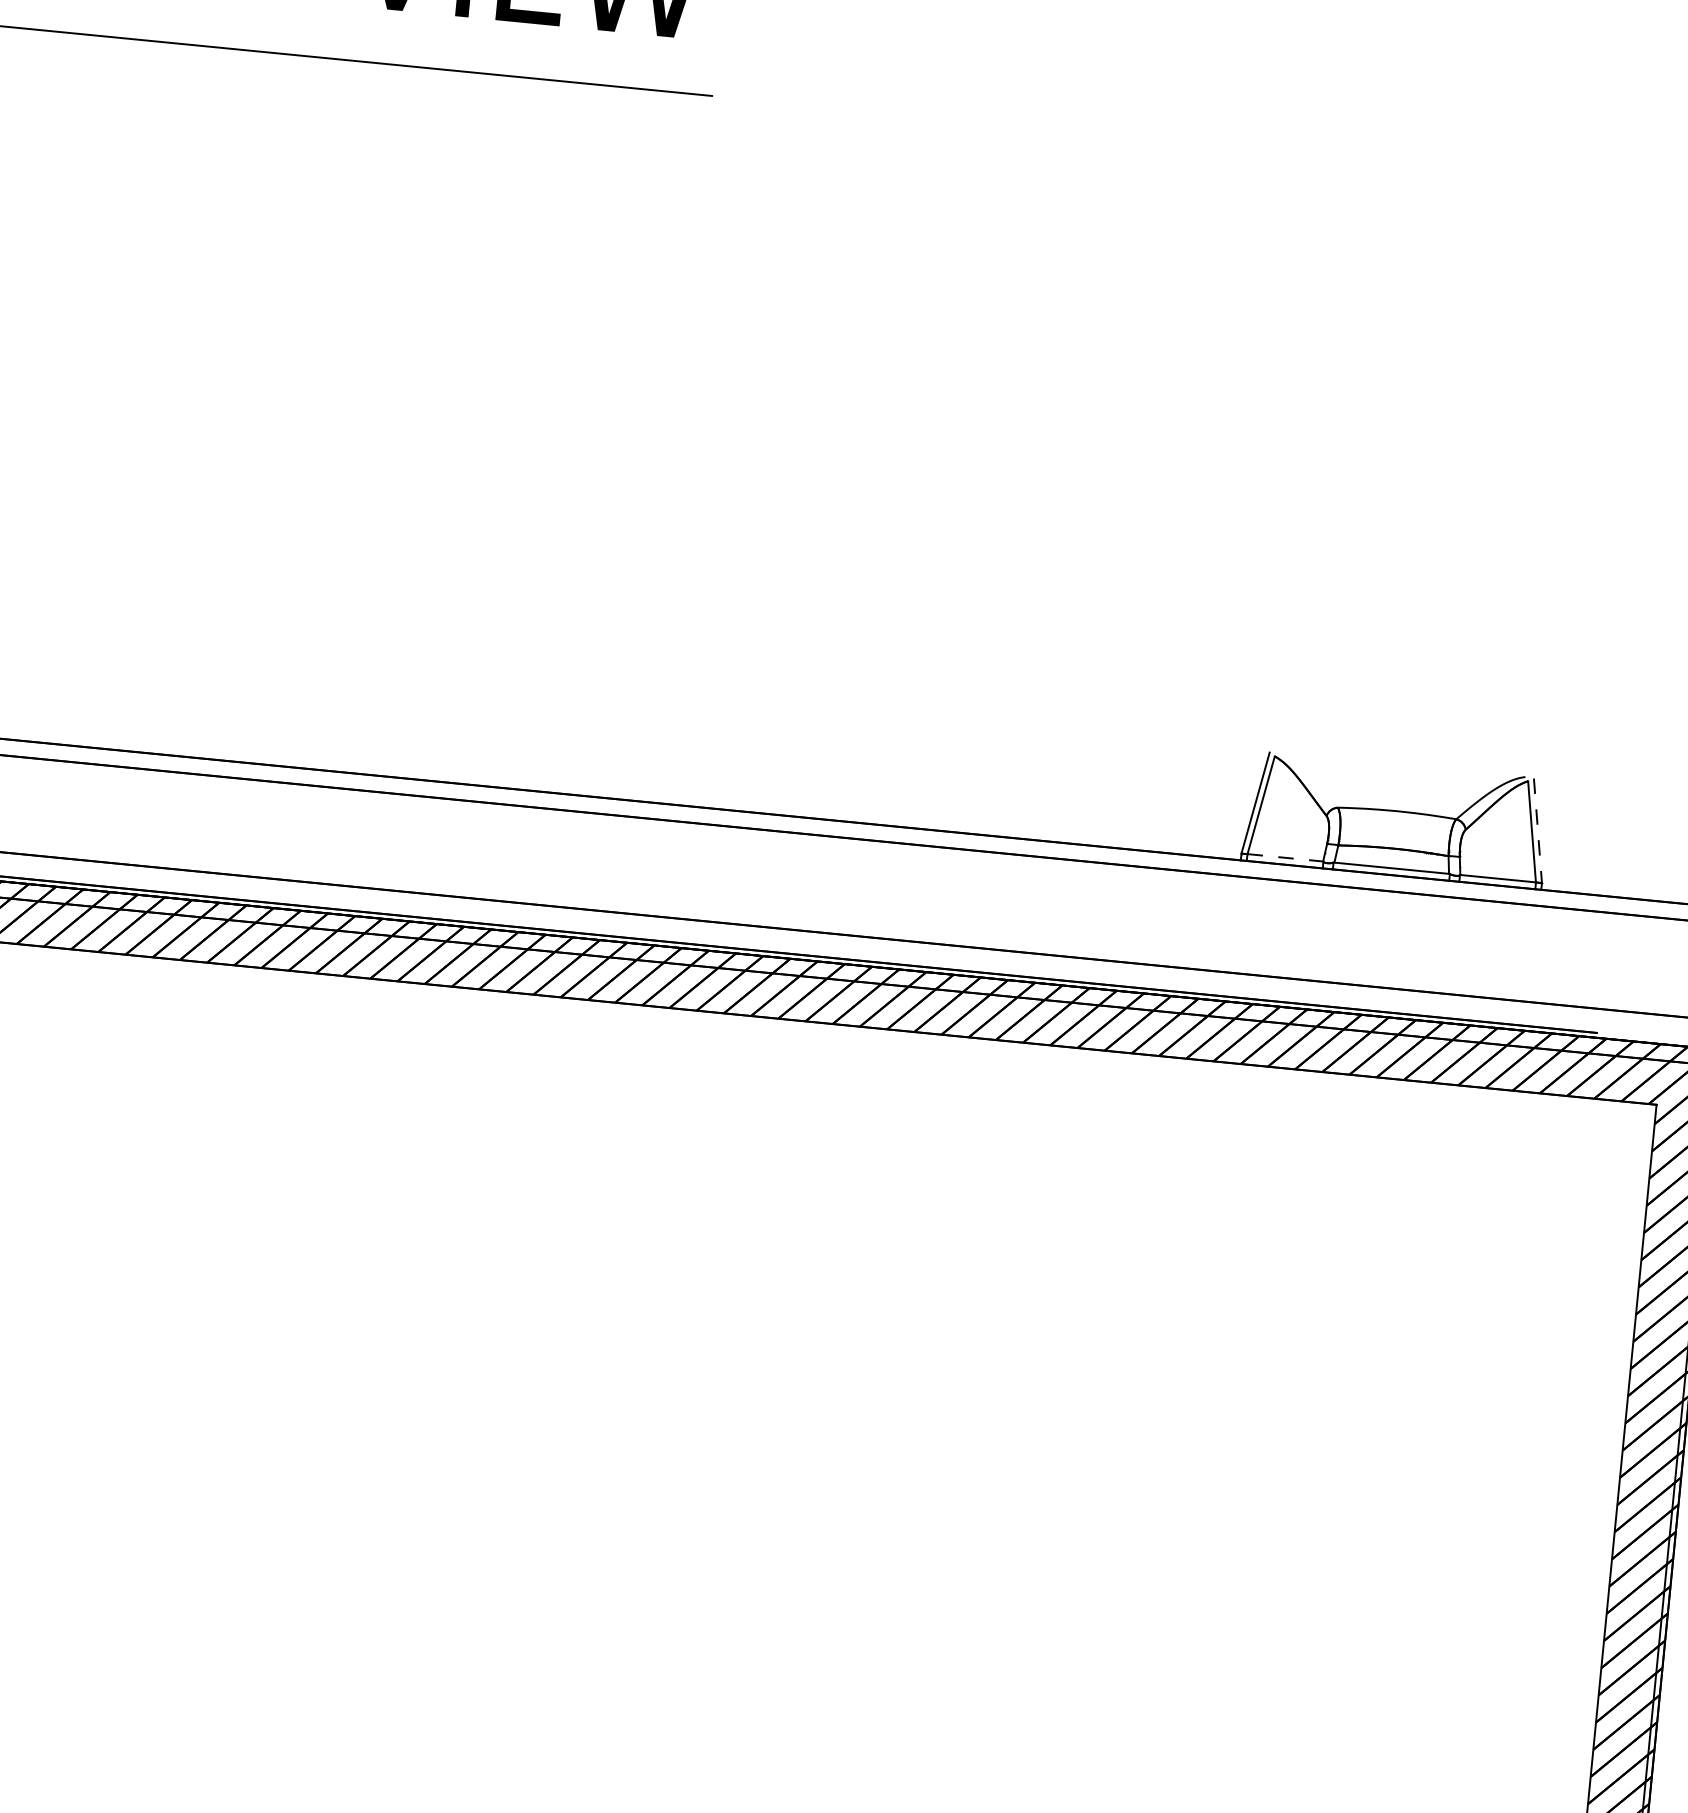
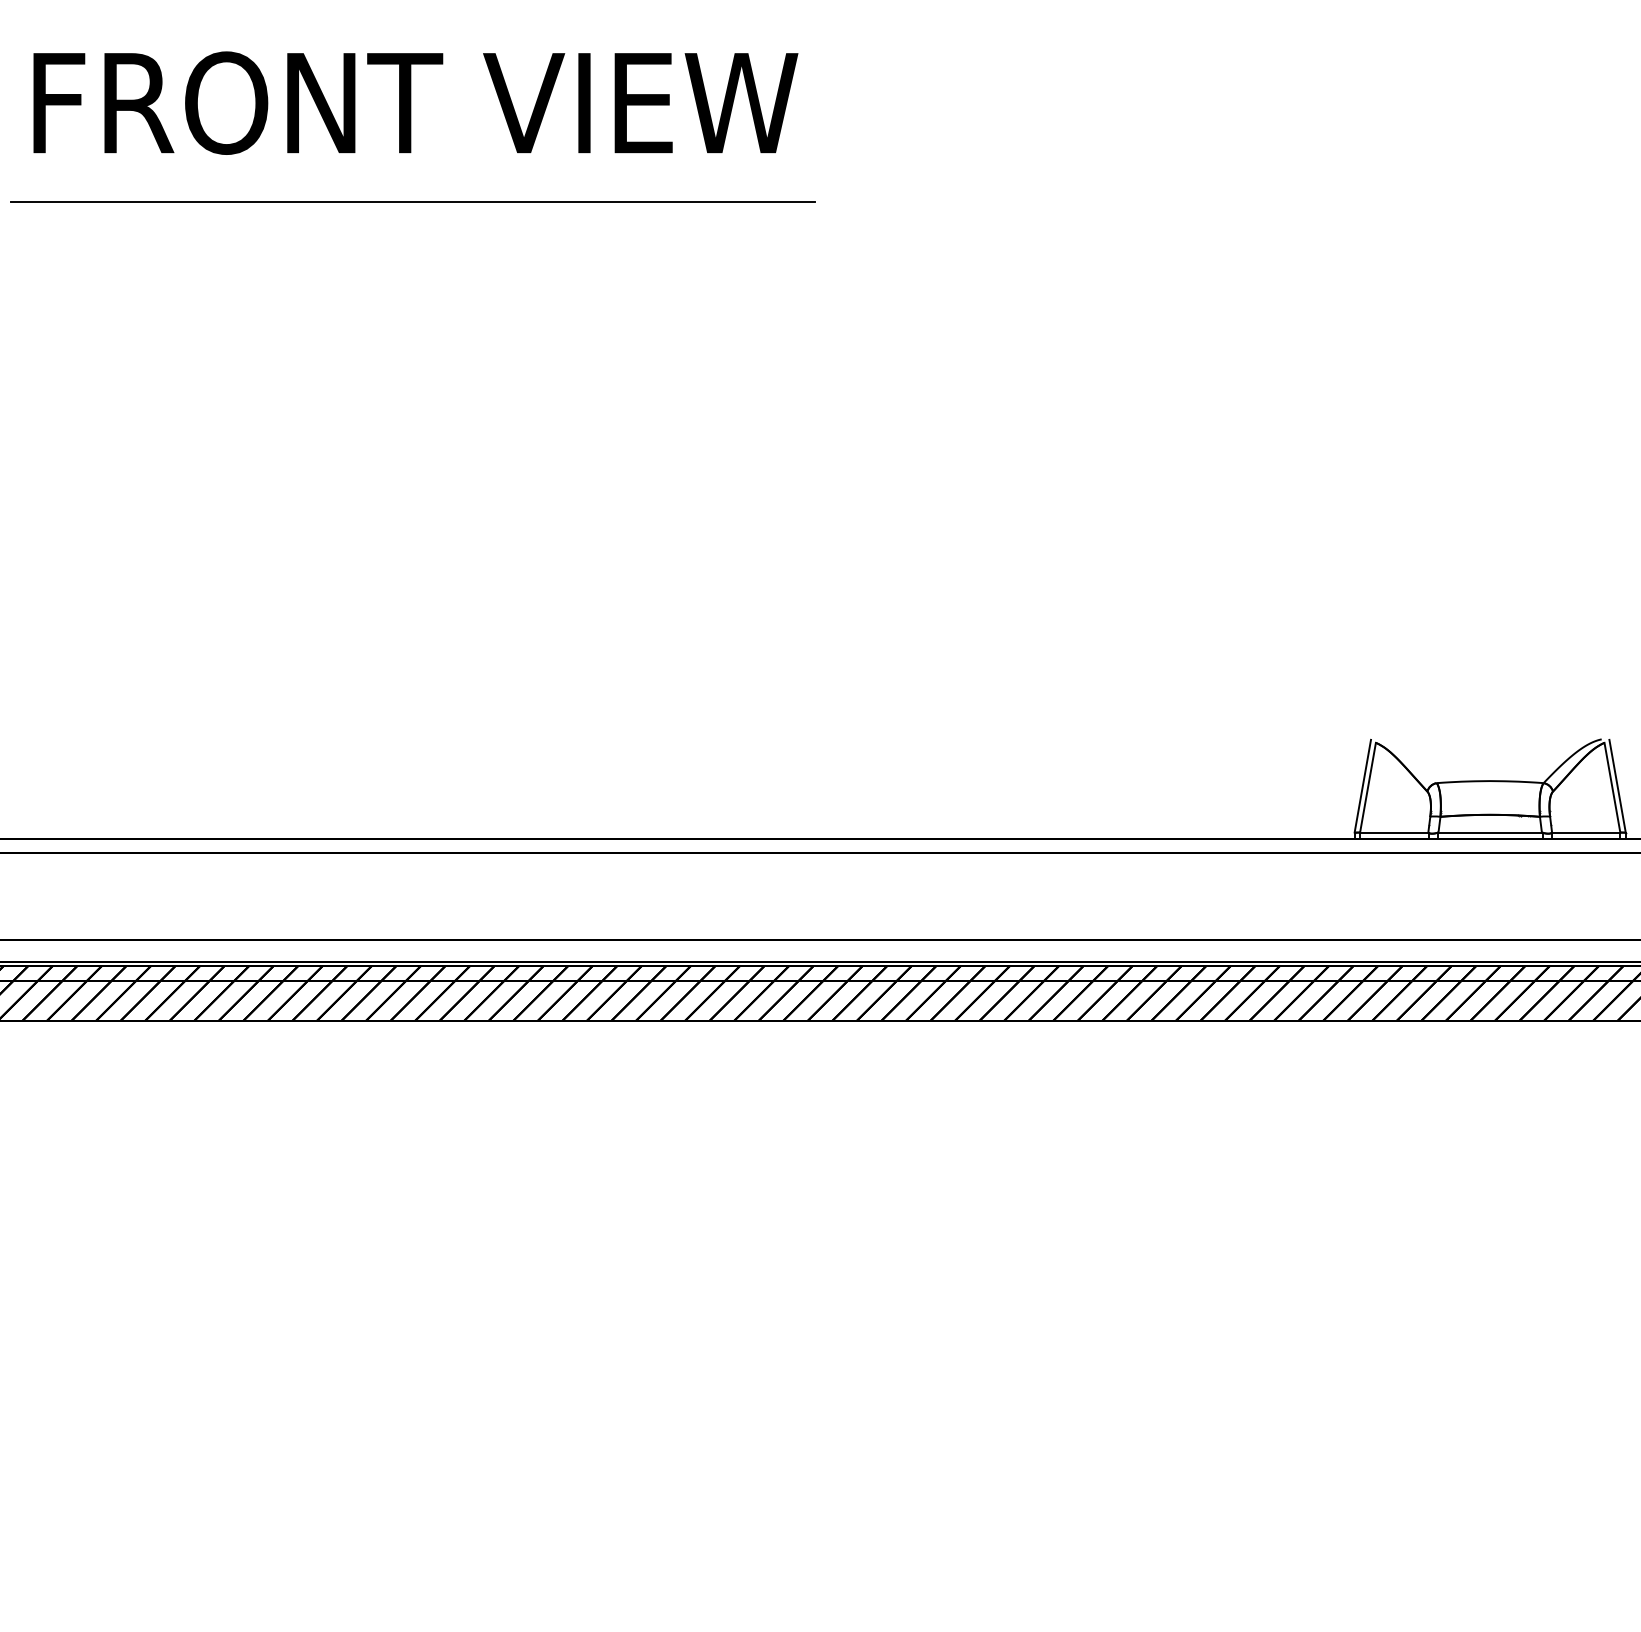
line: (1537, 831) -> (1617, 786), dashed -> solid
line: (1285, 857) -> (1394, 832), dashed -> solid

